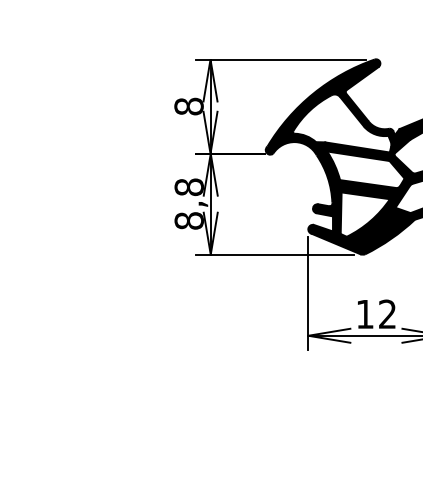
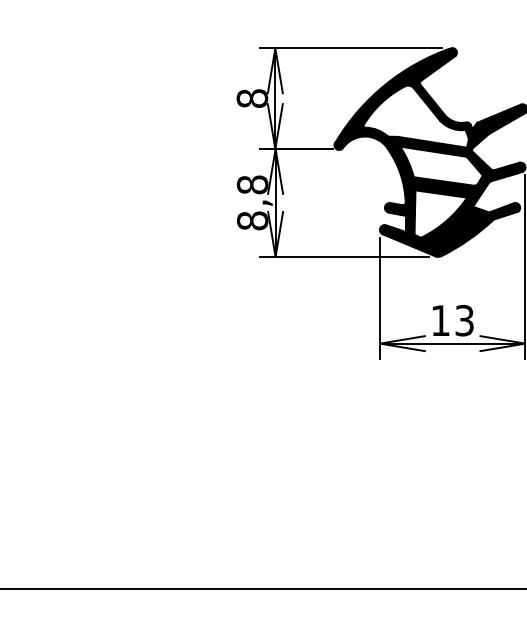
text: (387, 314) -> (464, 320), 12 -> 13

